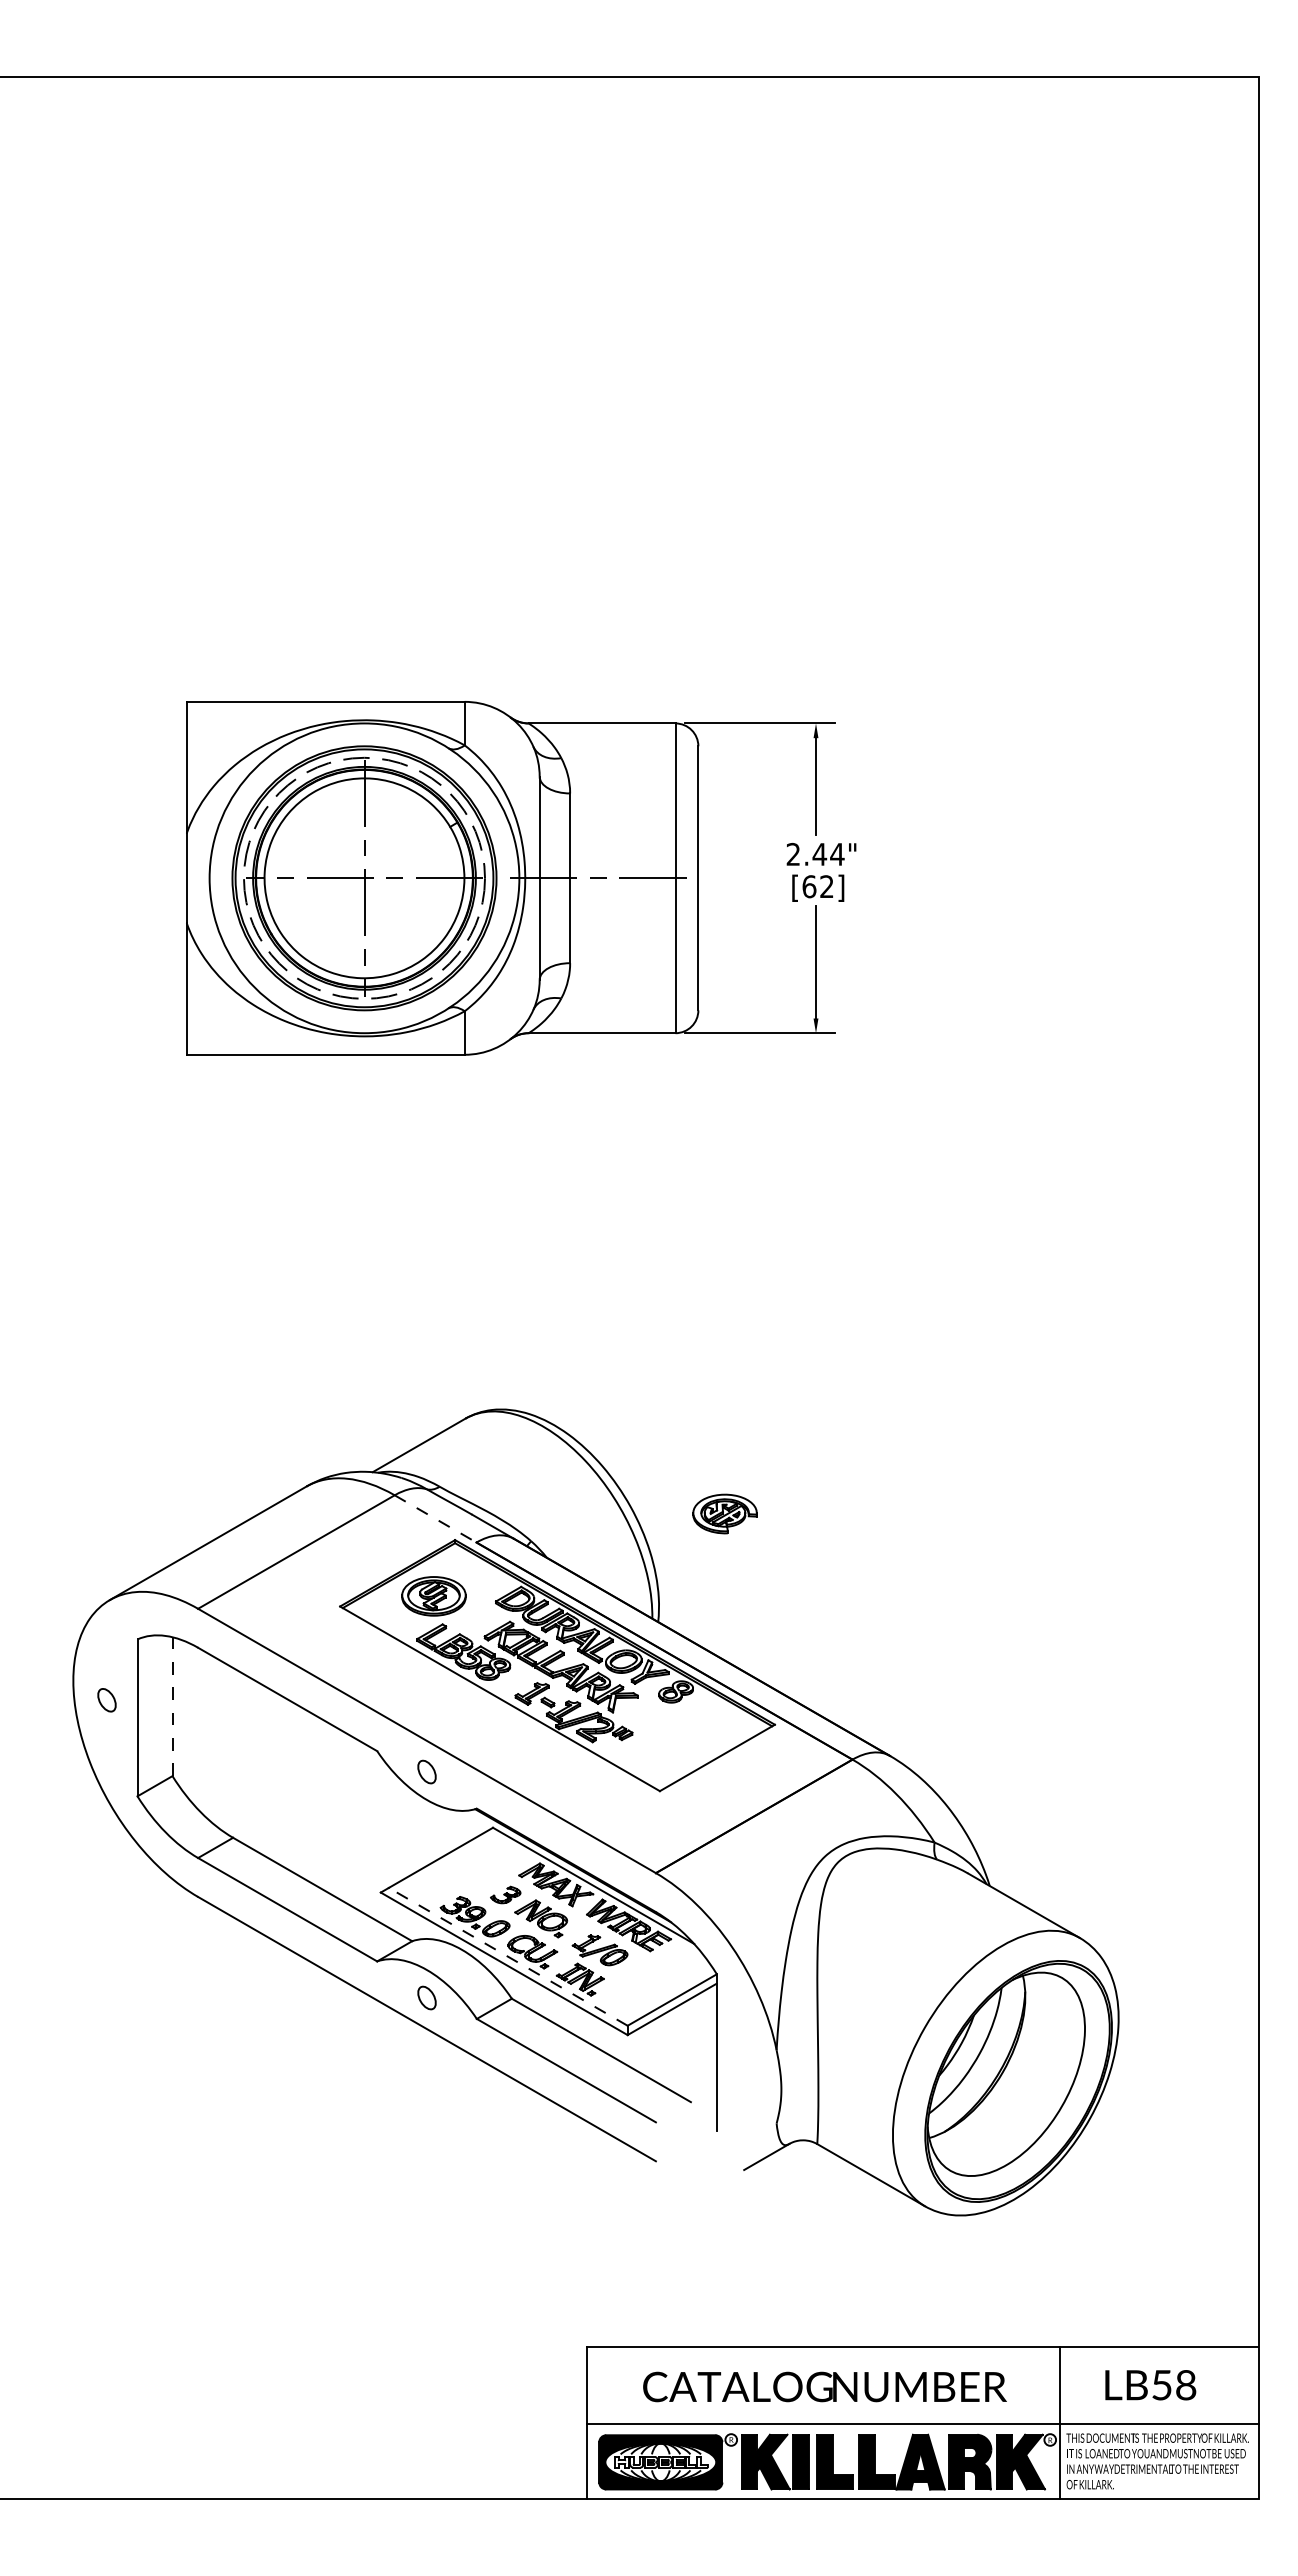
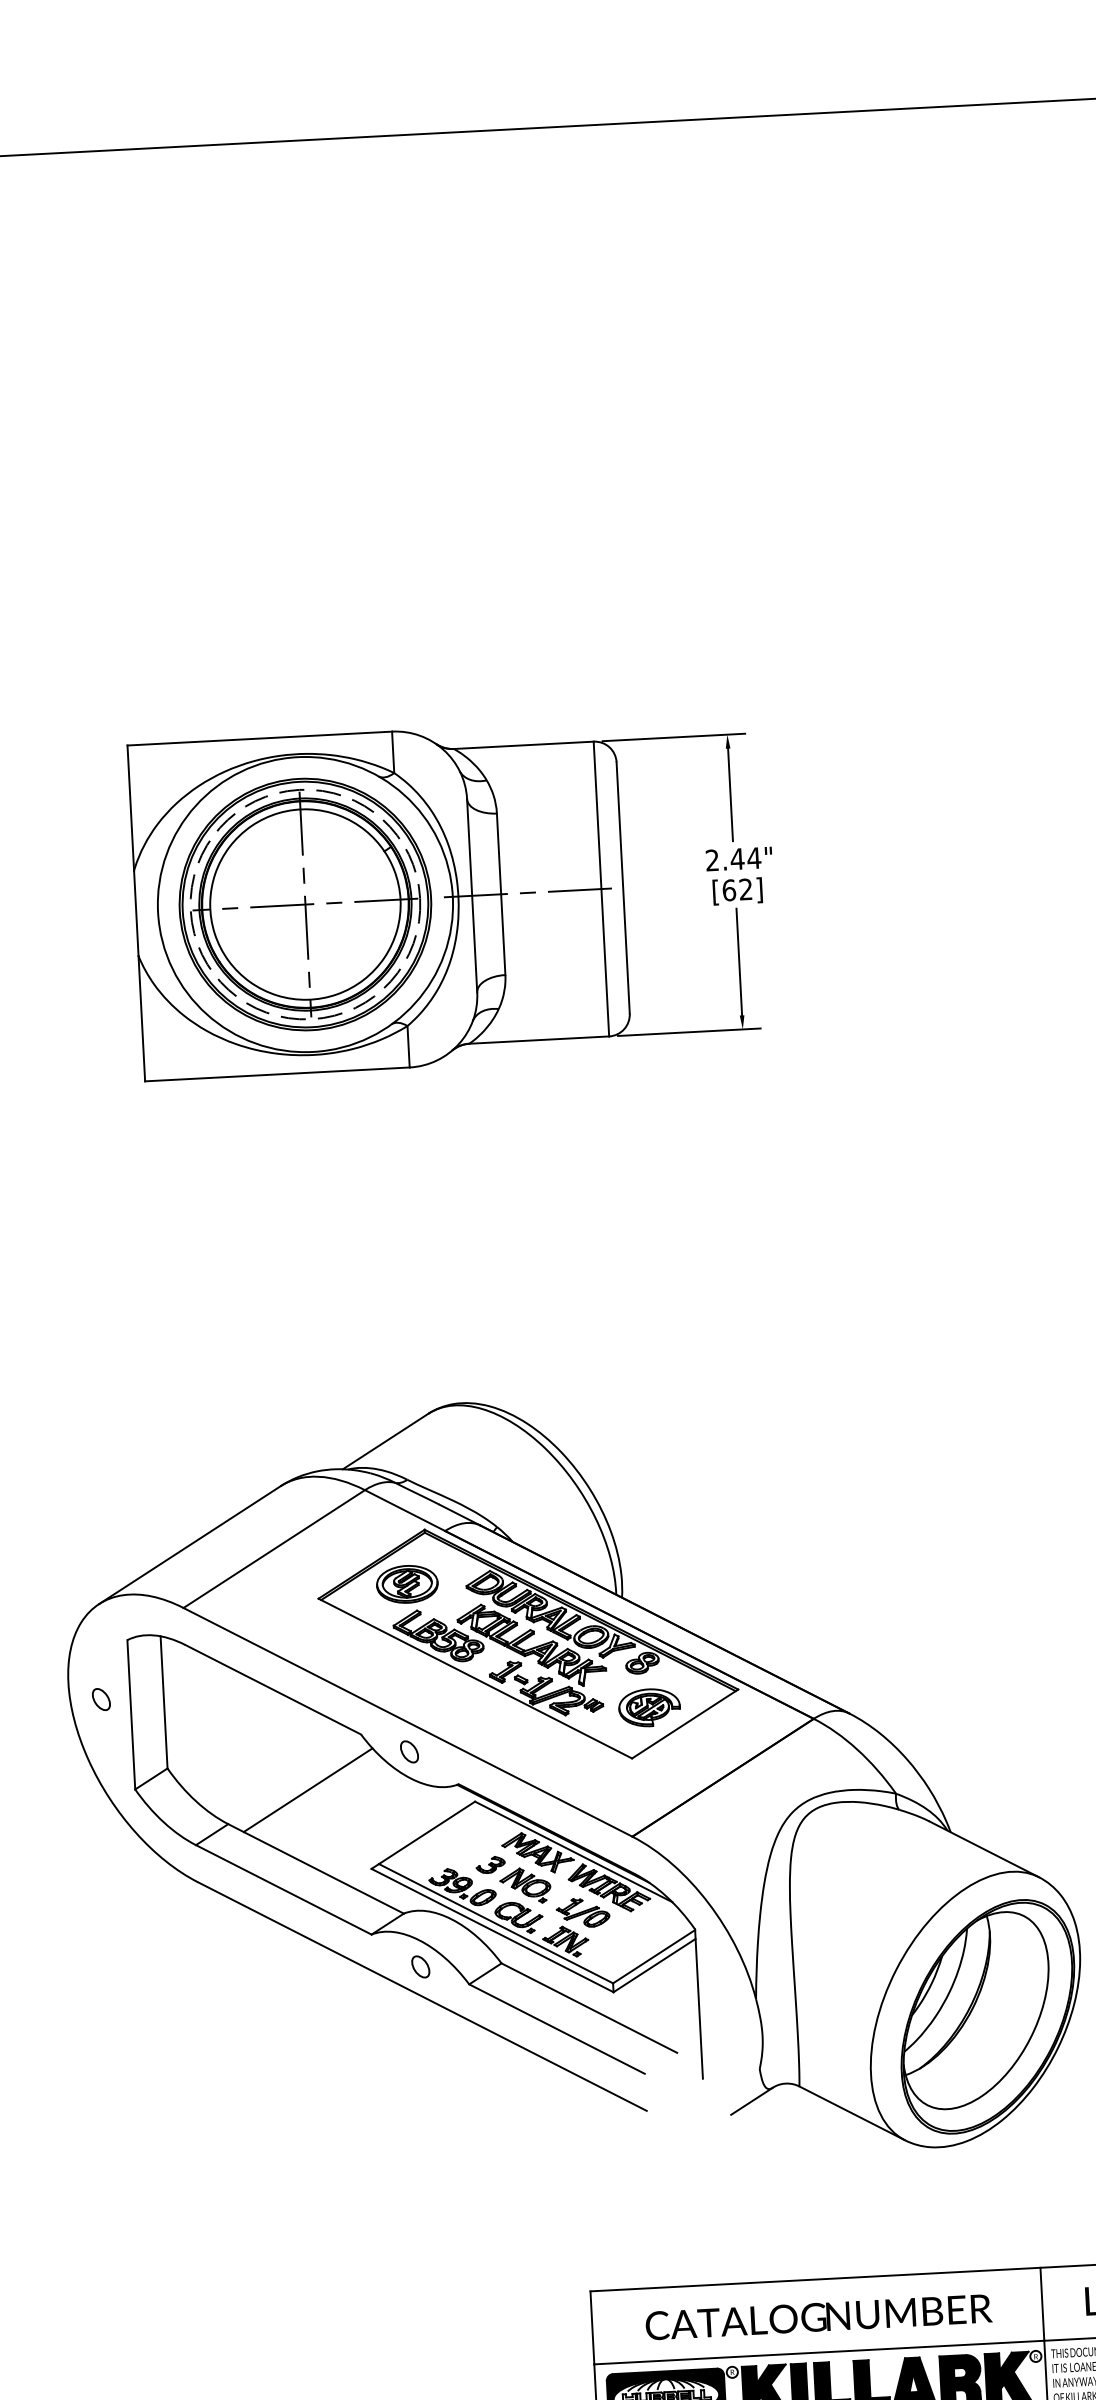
part: (724, 1513) -> (649, 1707), moved
line: (436, 1519) -> (405, 1511), dashed -> solid
line: (172, 1706) -> (164, 1702), dashed -> solid
line: (318, 1806) -> (307, 1790), added
line: (508, 1956) -> (496, 1923), dashed -> solid

